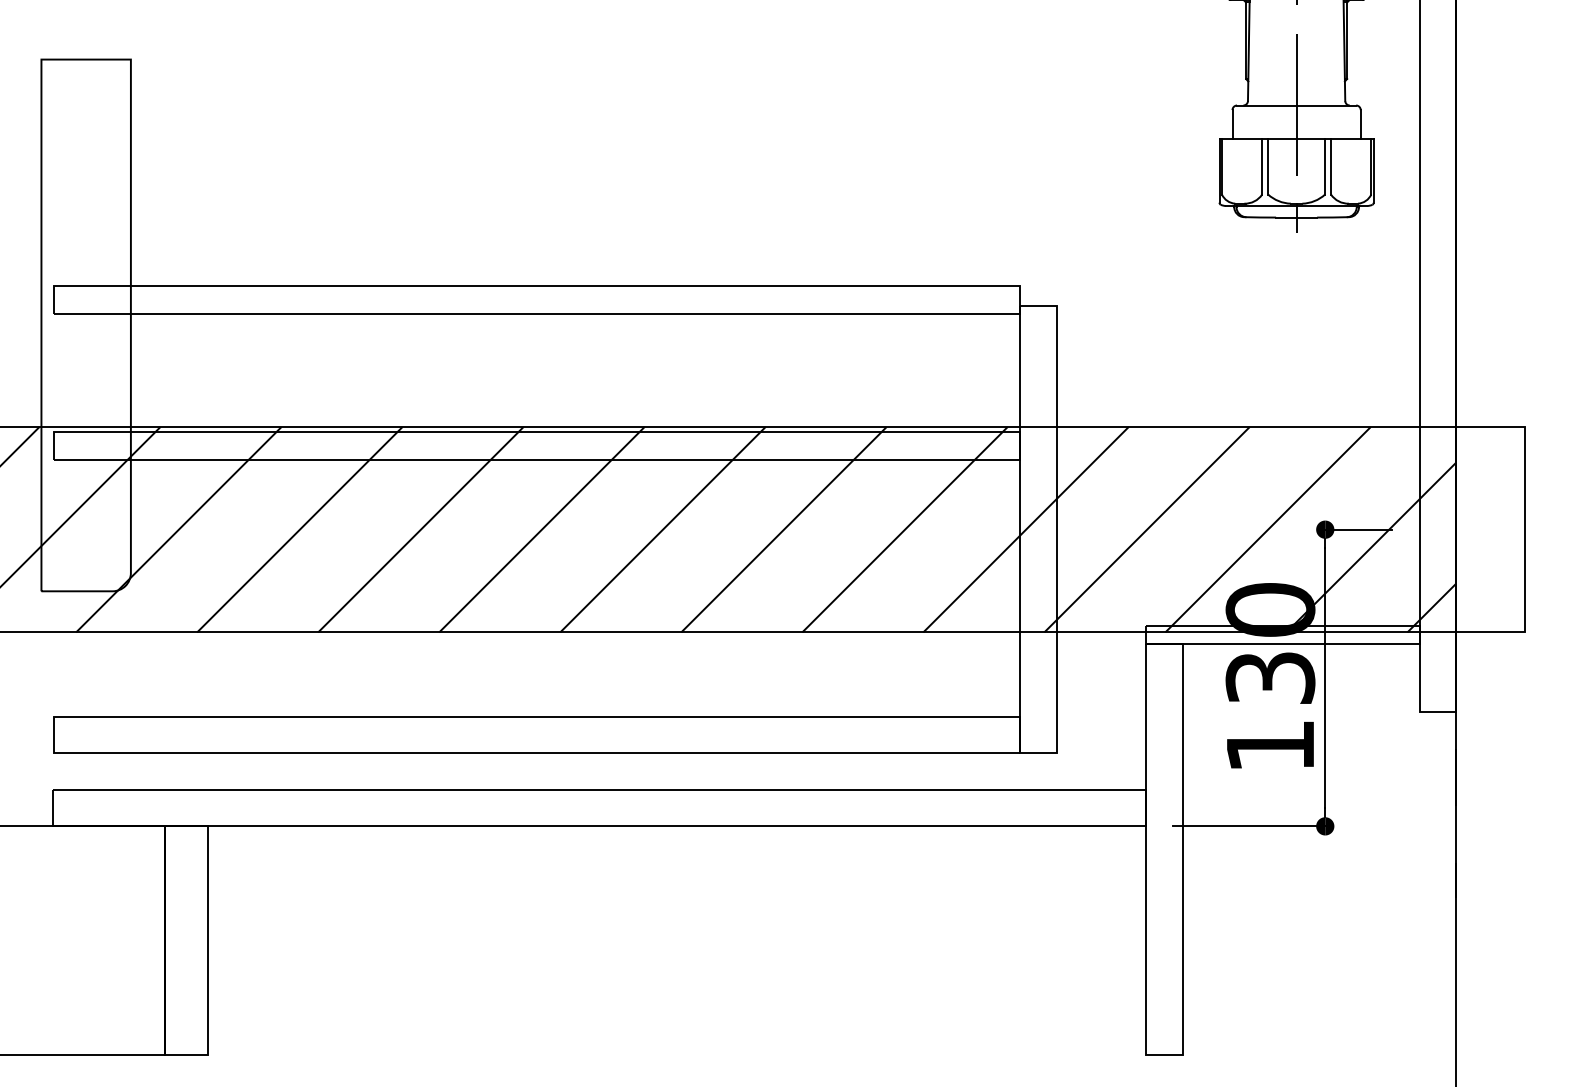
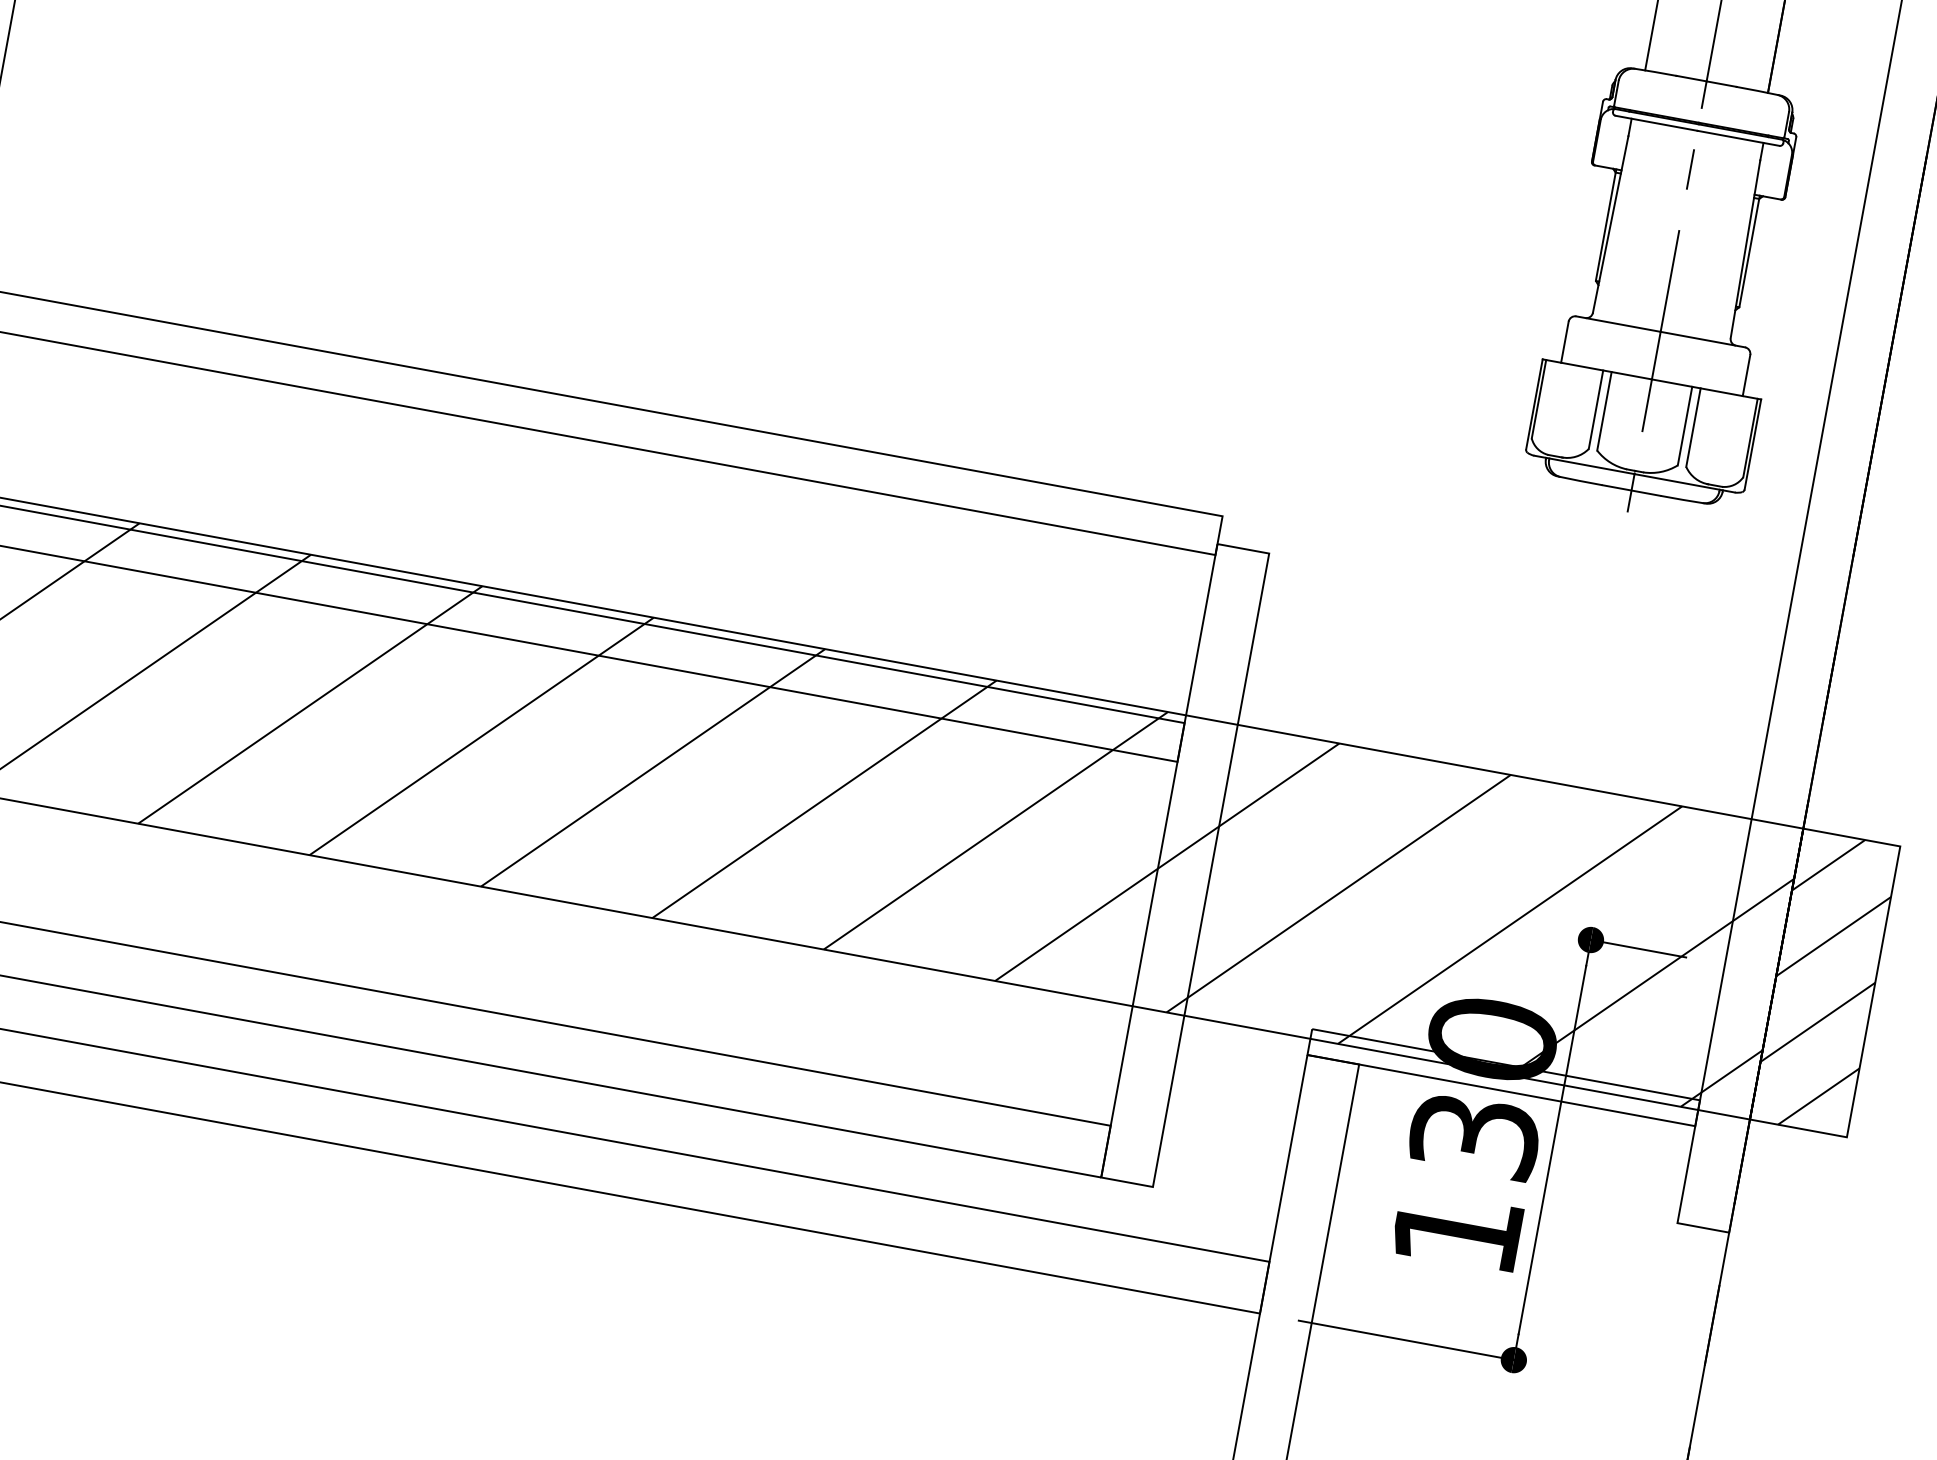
hatch: (1490, 529) -> (1825, 982), added

